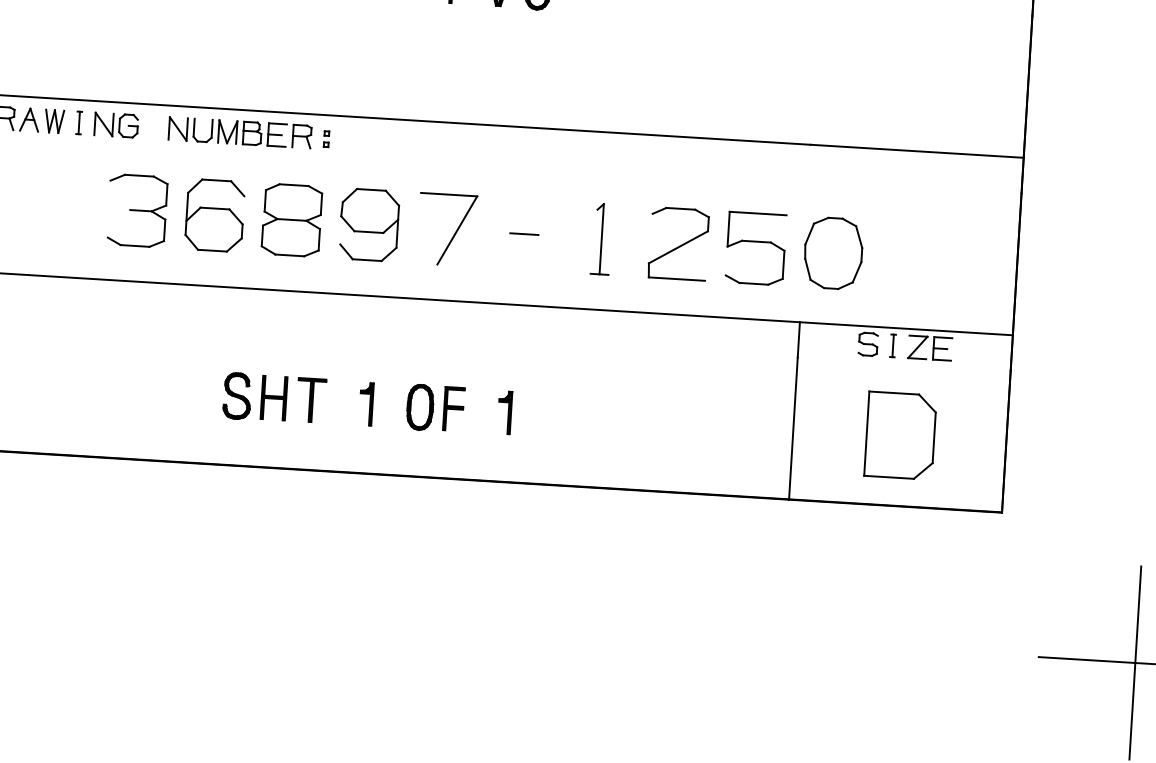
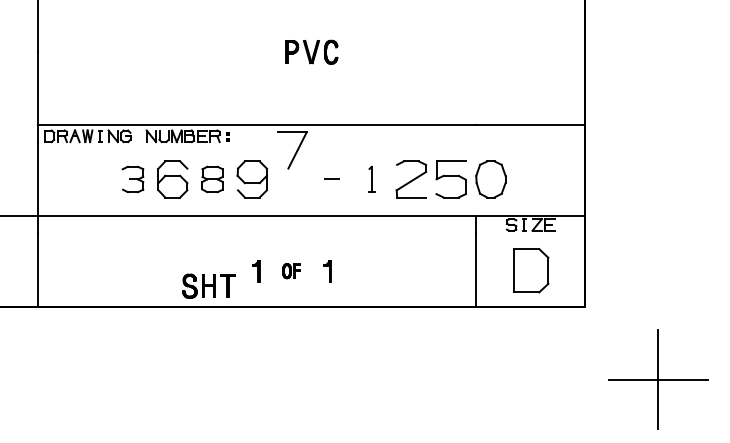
part: (136, 210) -> (132, 179), size x0.7
part: (291, 220) -> (212, 179), size x0.7
part: (447, 229) -> (292, 150), moved
part: (601, 239) -> (371, 179), size x0.7
part: (273, 396) -> (208, 285), moved
part: (434, 406) -> (291, 270), size x0.6

